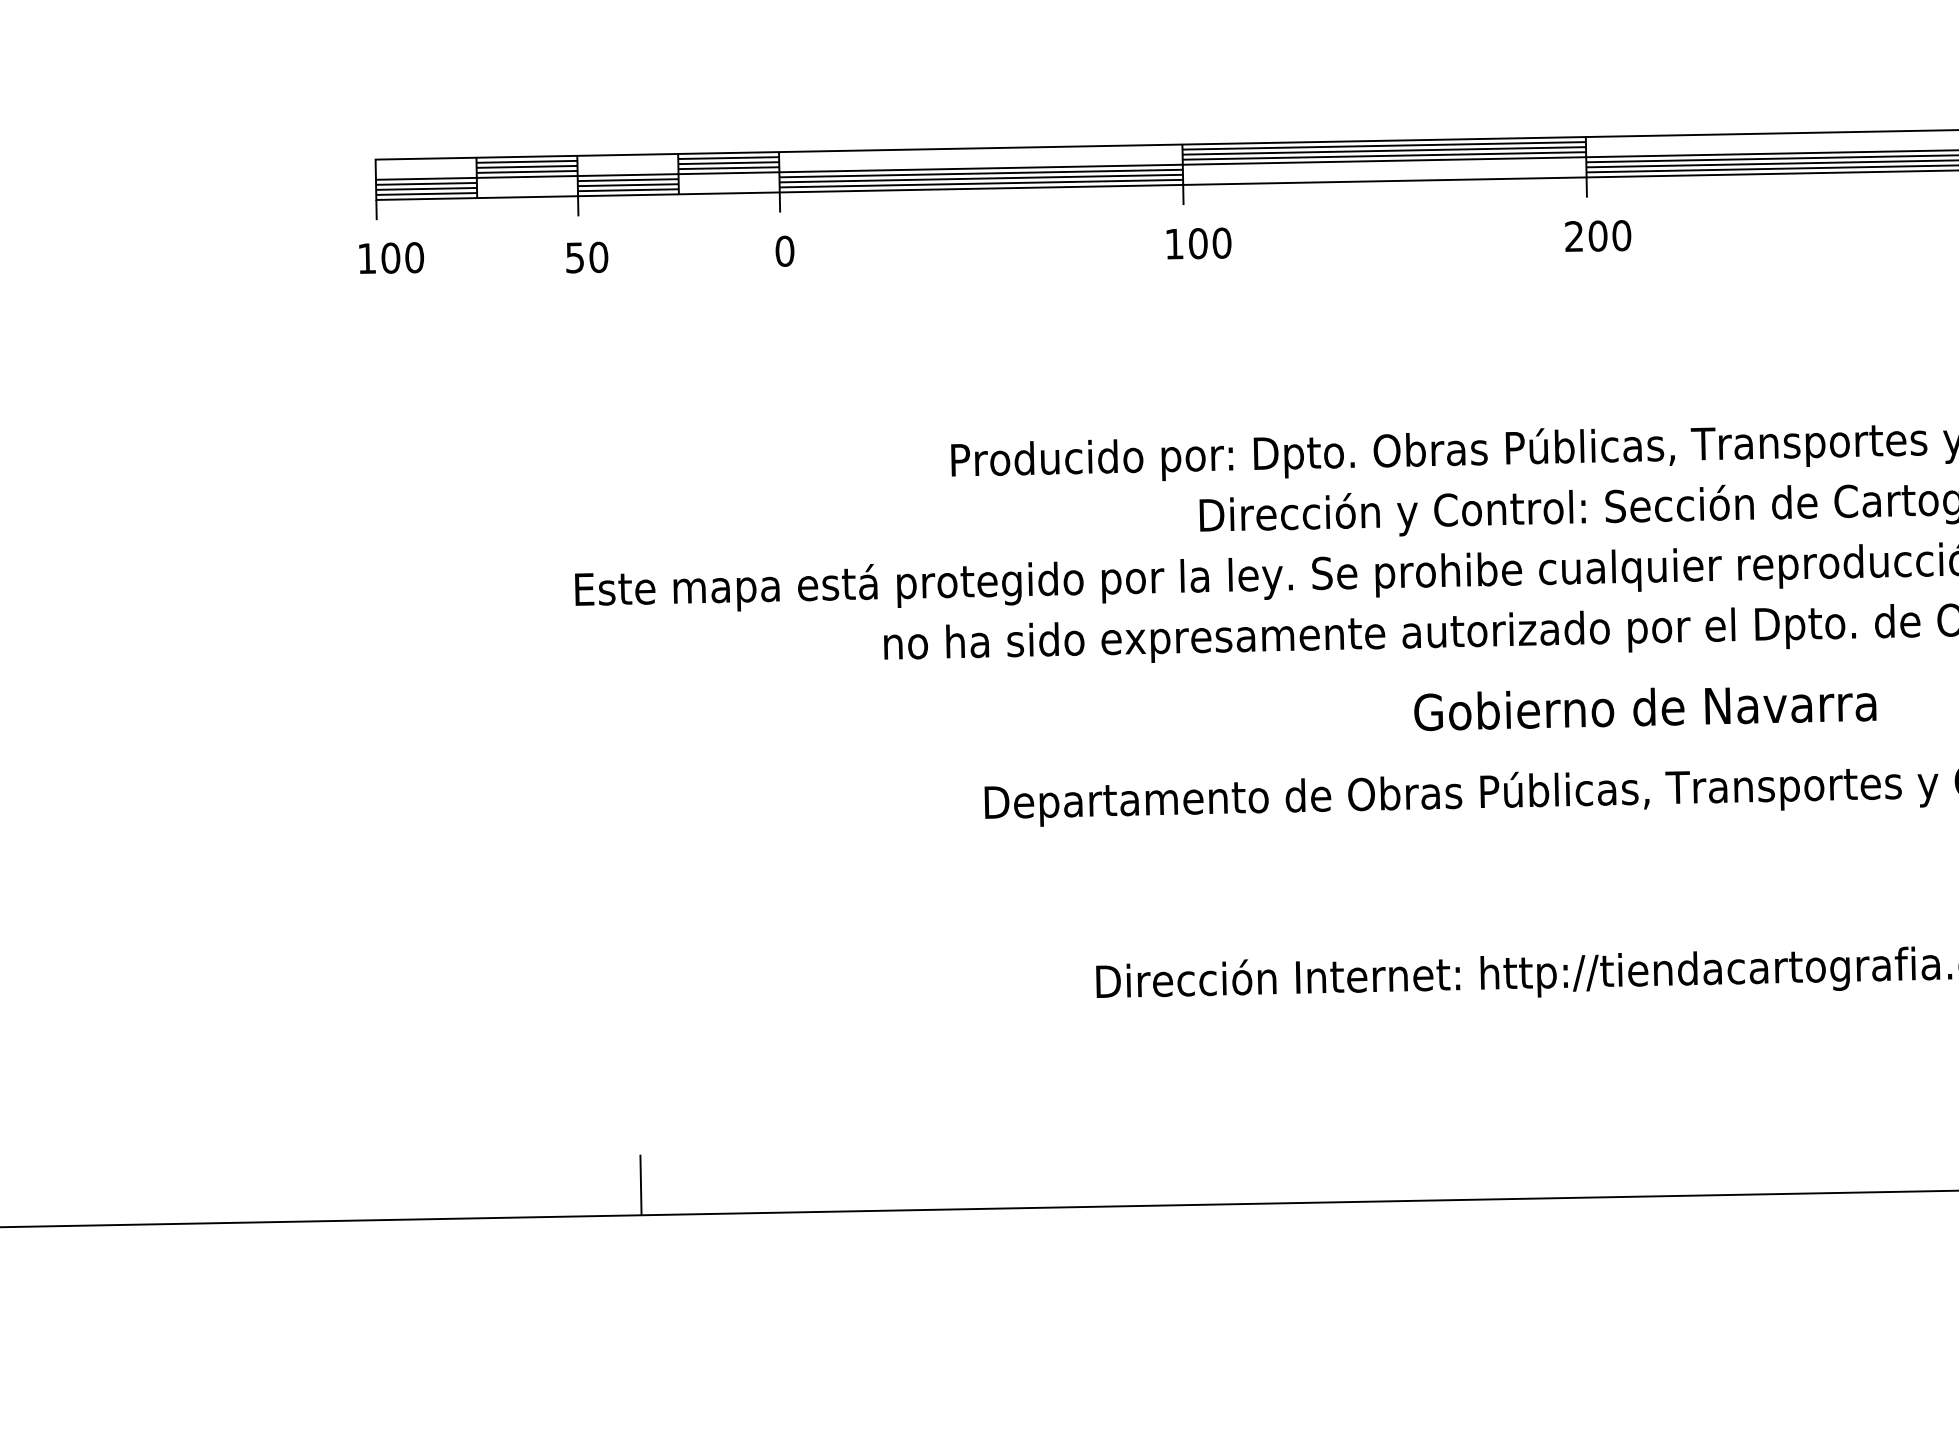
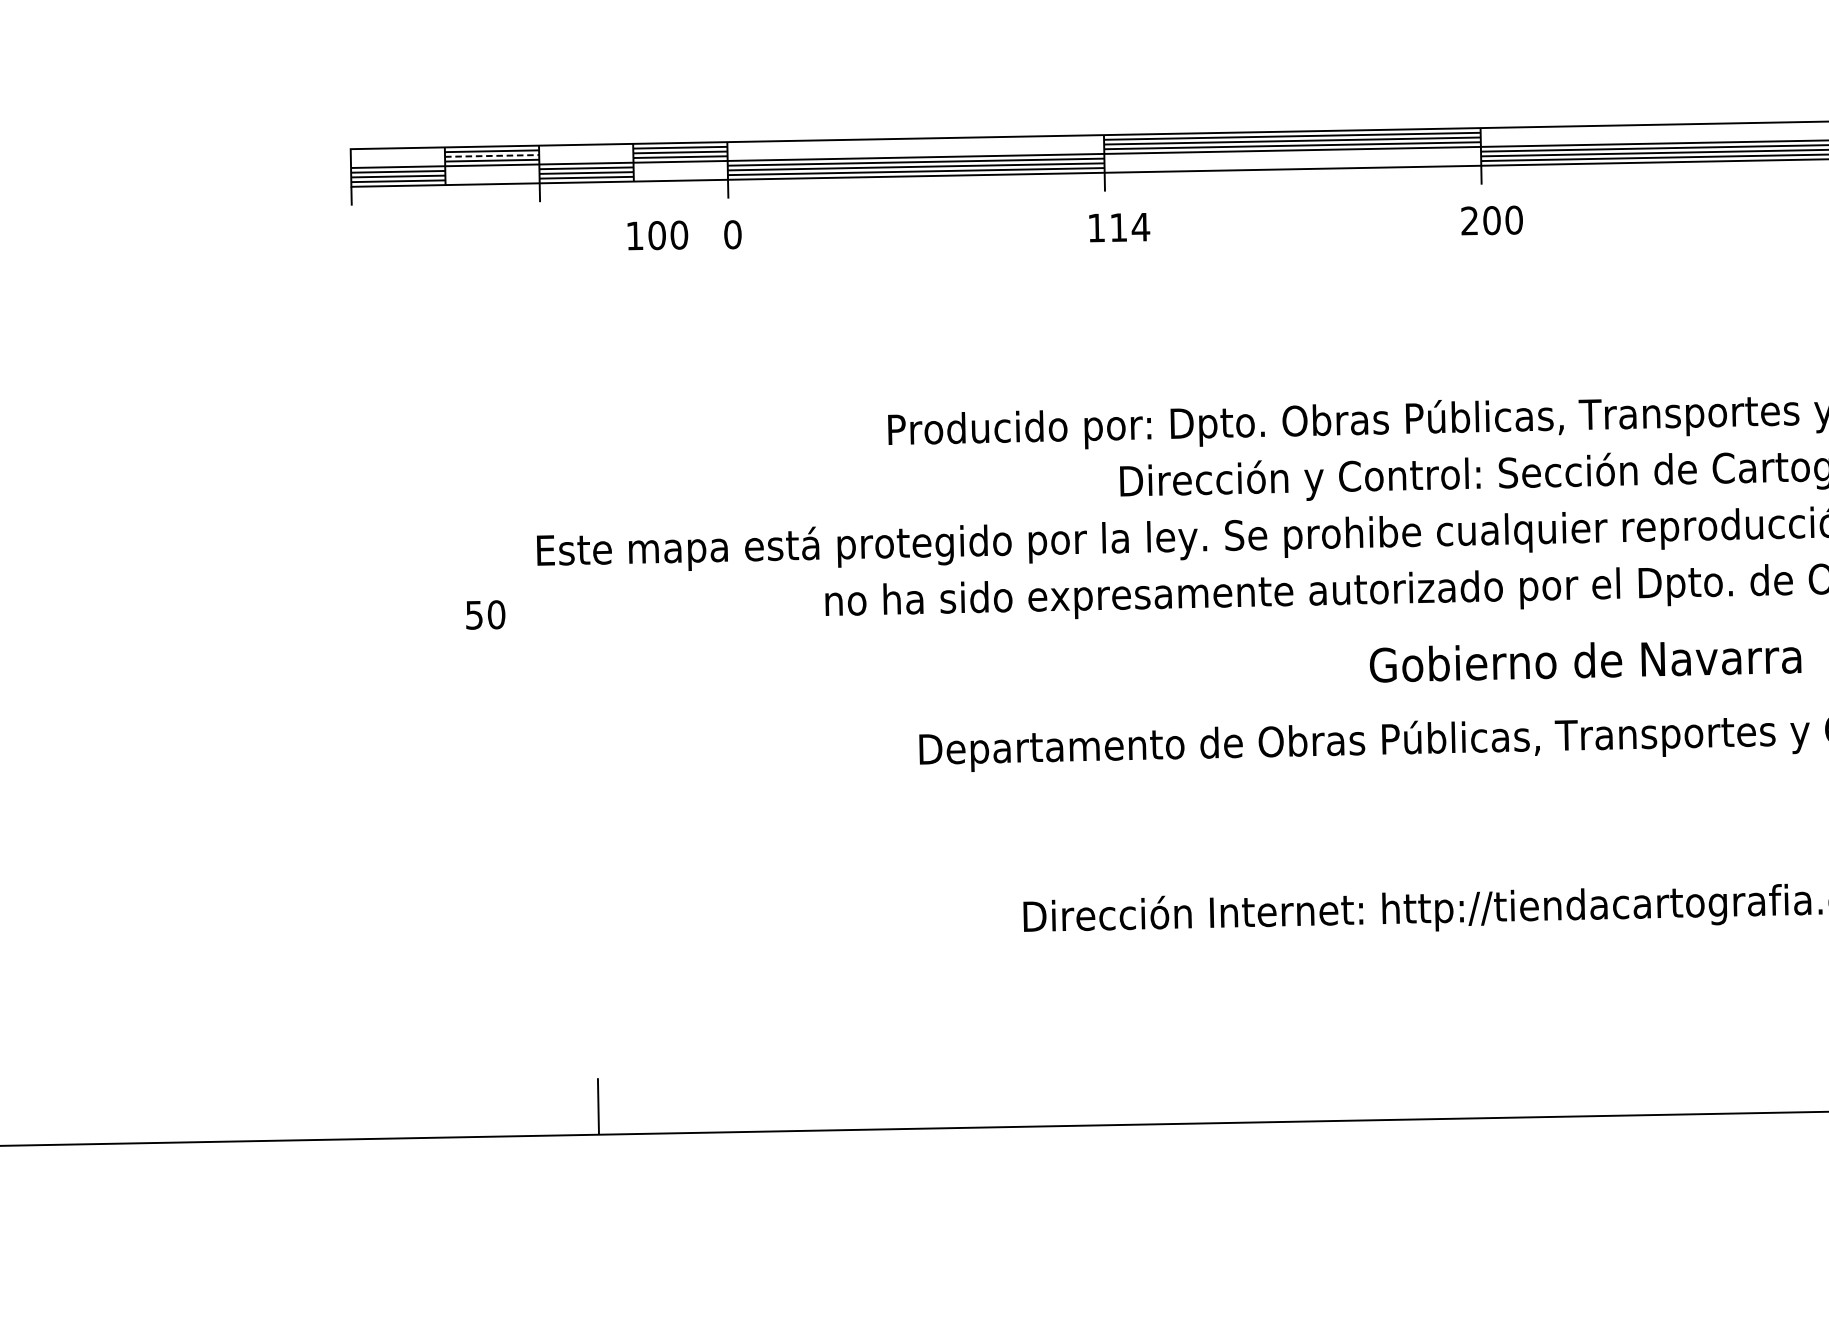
line: (527, 166) -> (492, 155), solid -> dashed
text: (1210, 243) -> (1130, 227), 100 -> 114
text: (391, 257) -> (657, 234), moved
text: (587, 257) -> (485, 614), moved
text: (1645, 709) -> (1585, 662), moved

